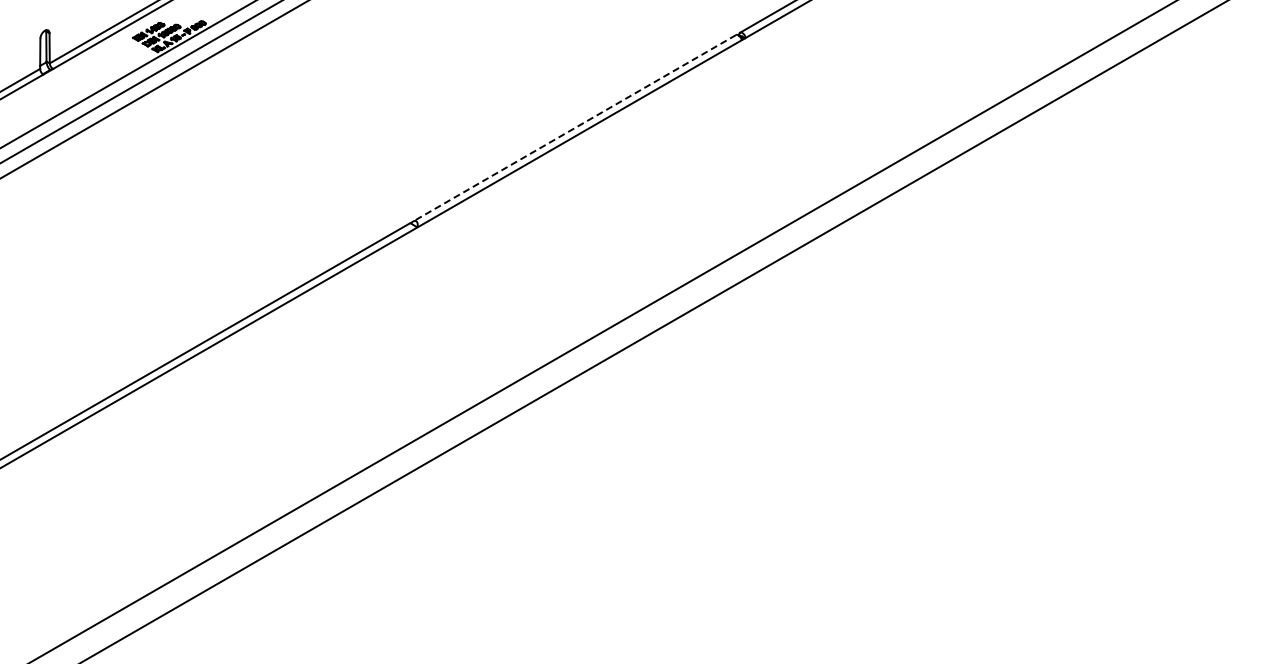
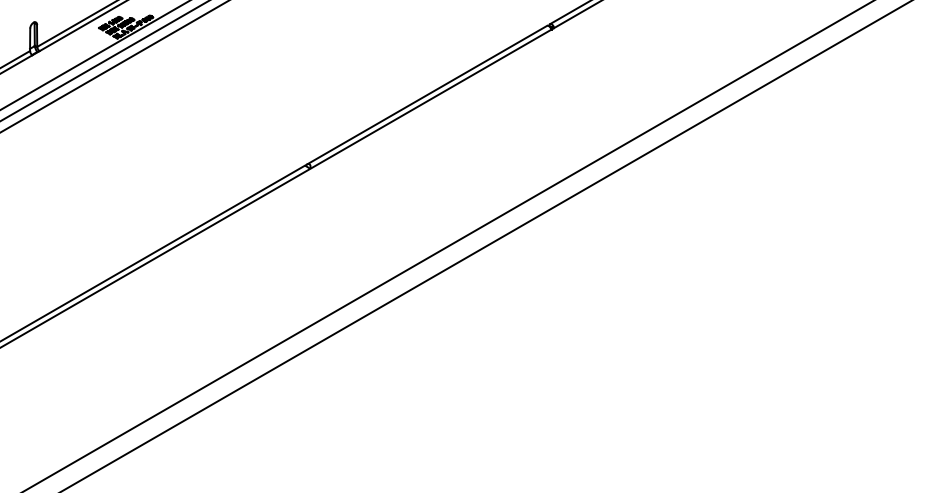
line: (574, 128) -> (427, 95), dashed -> solid

